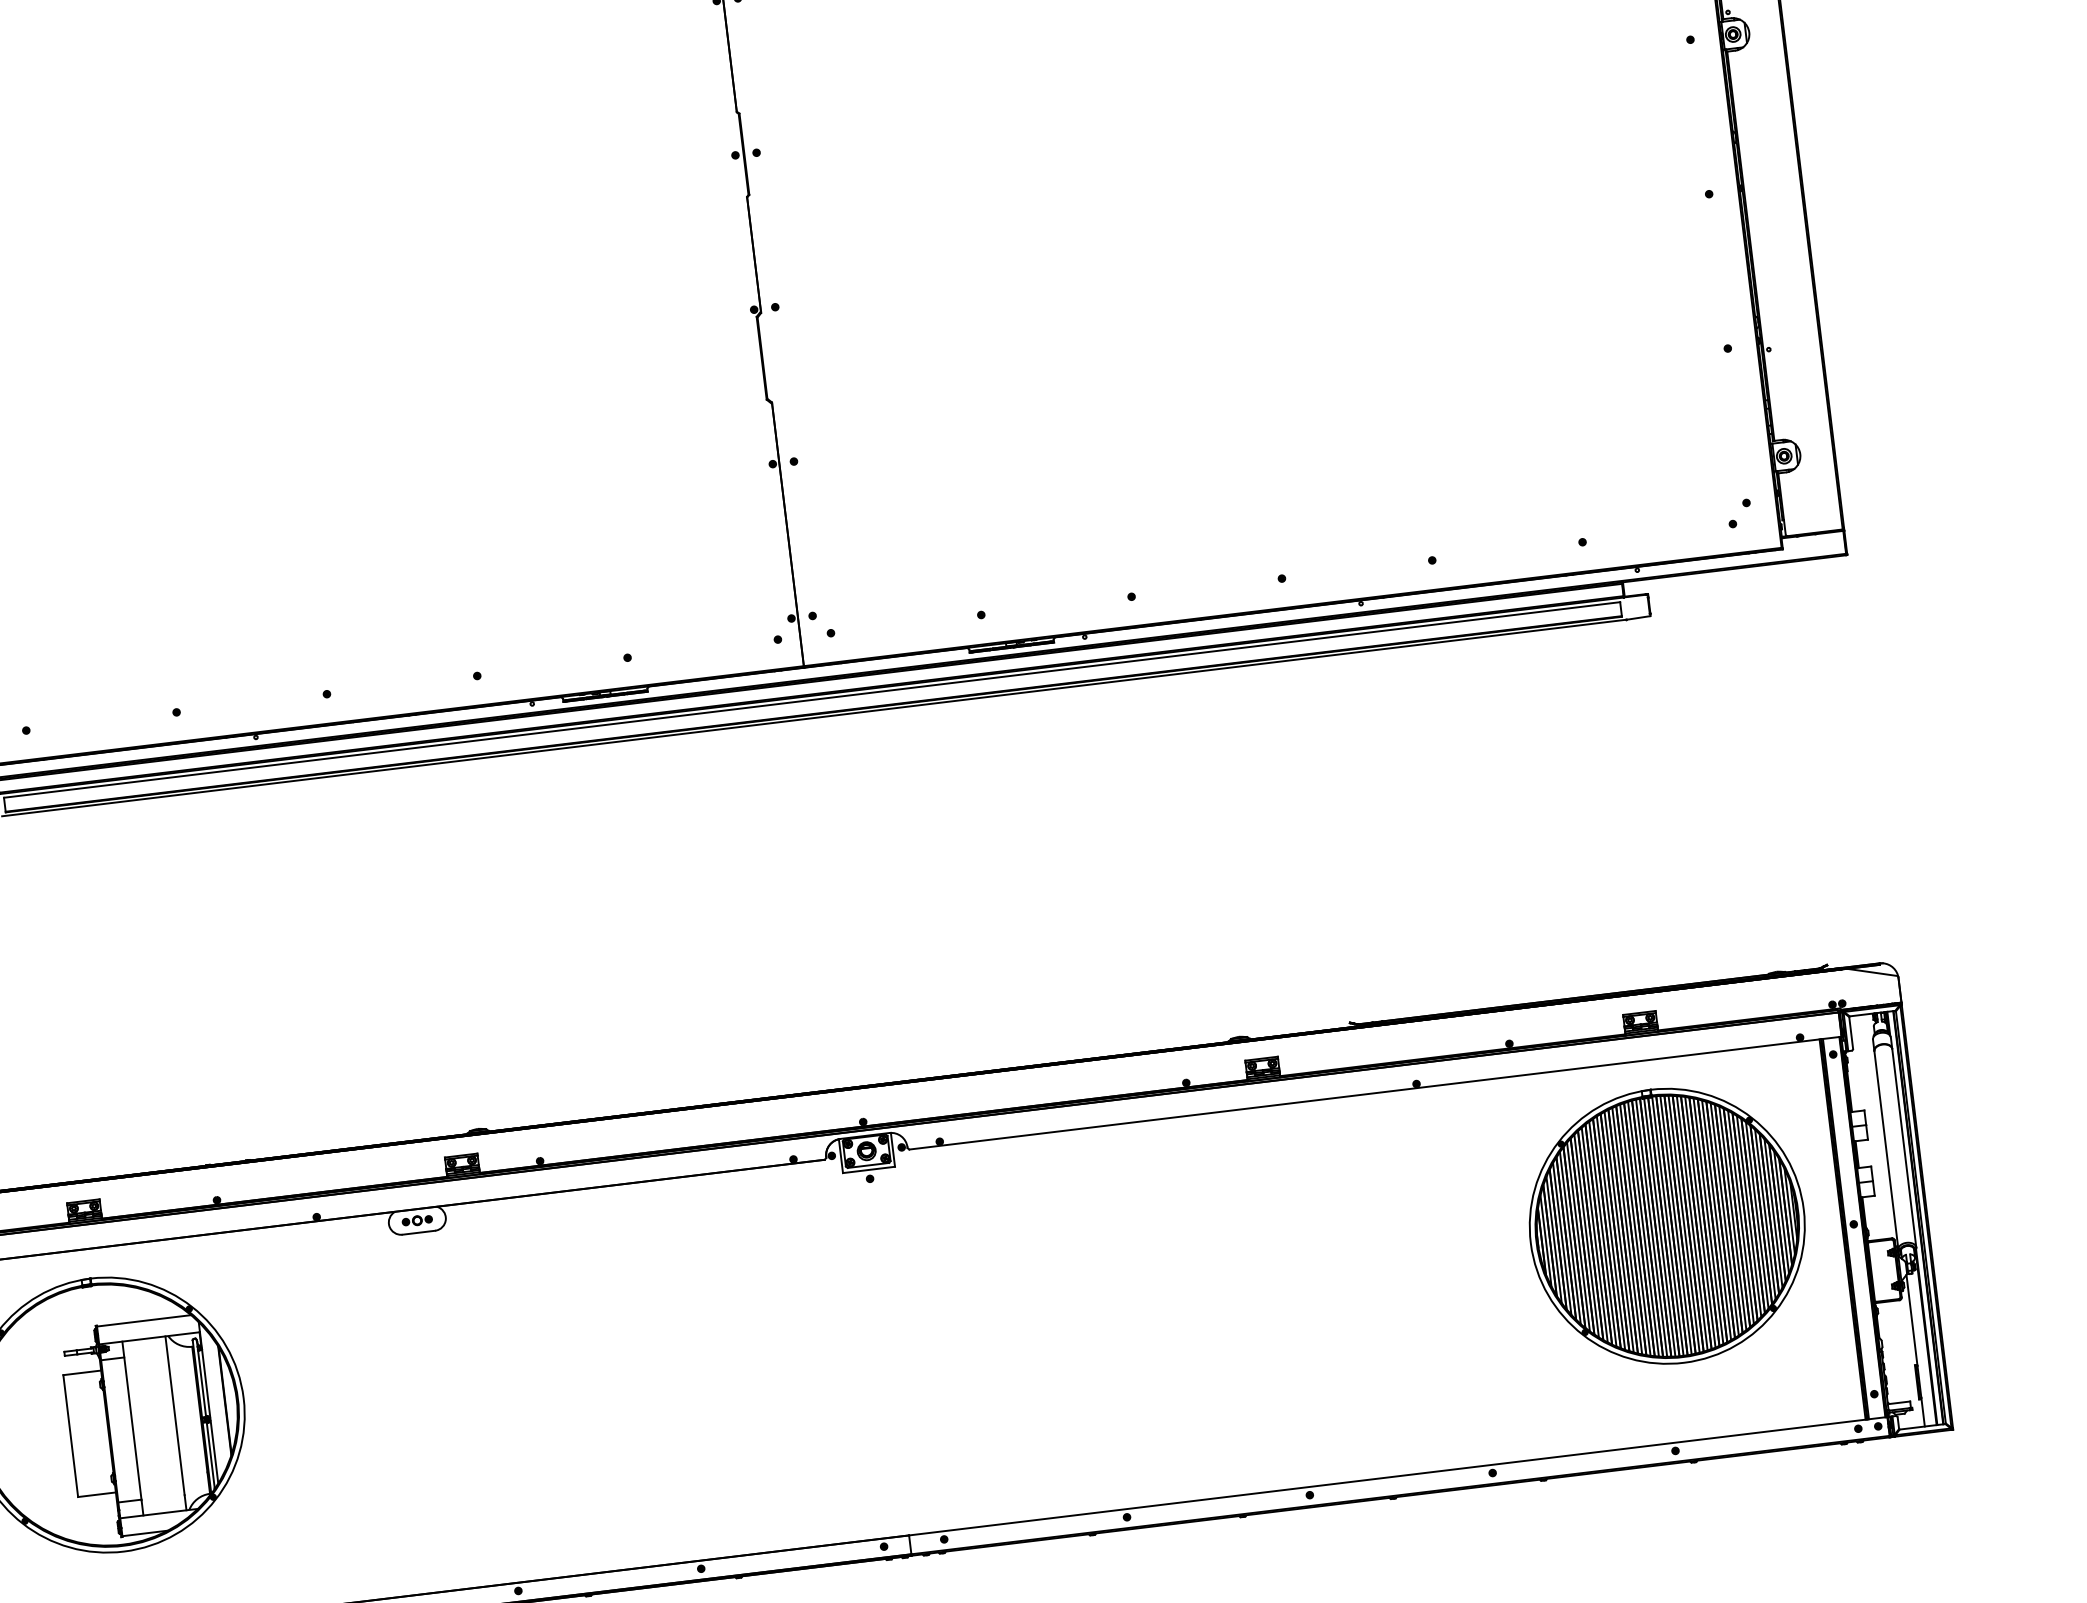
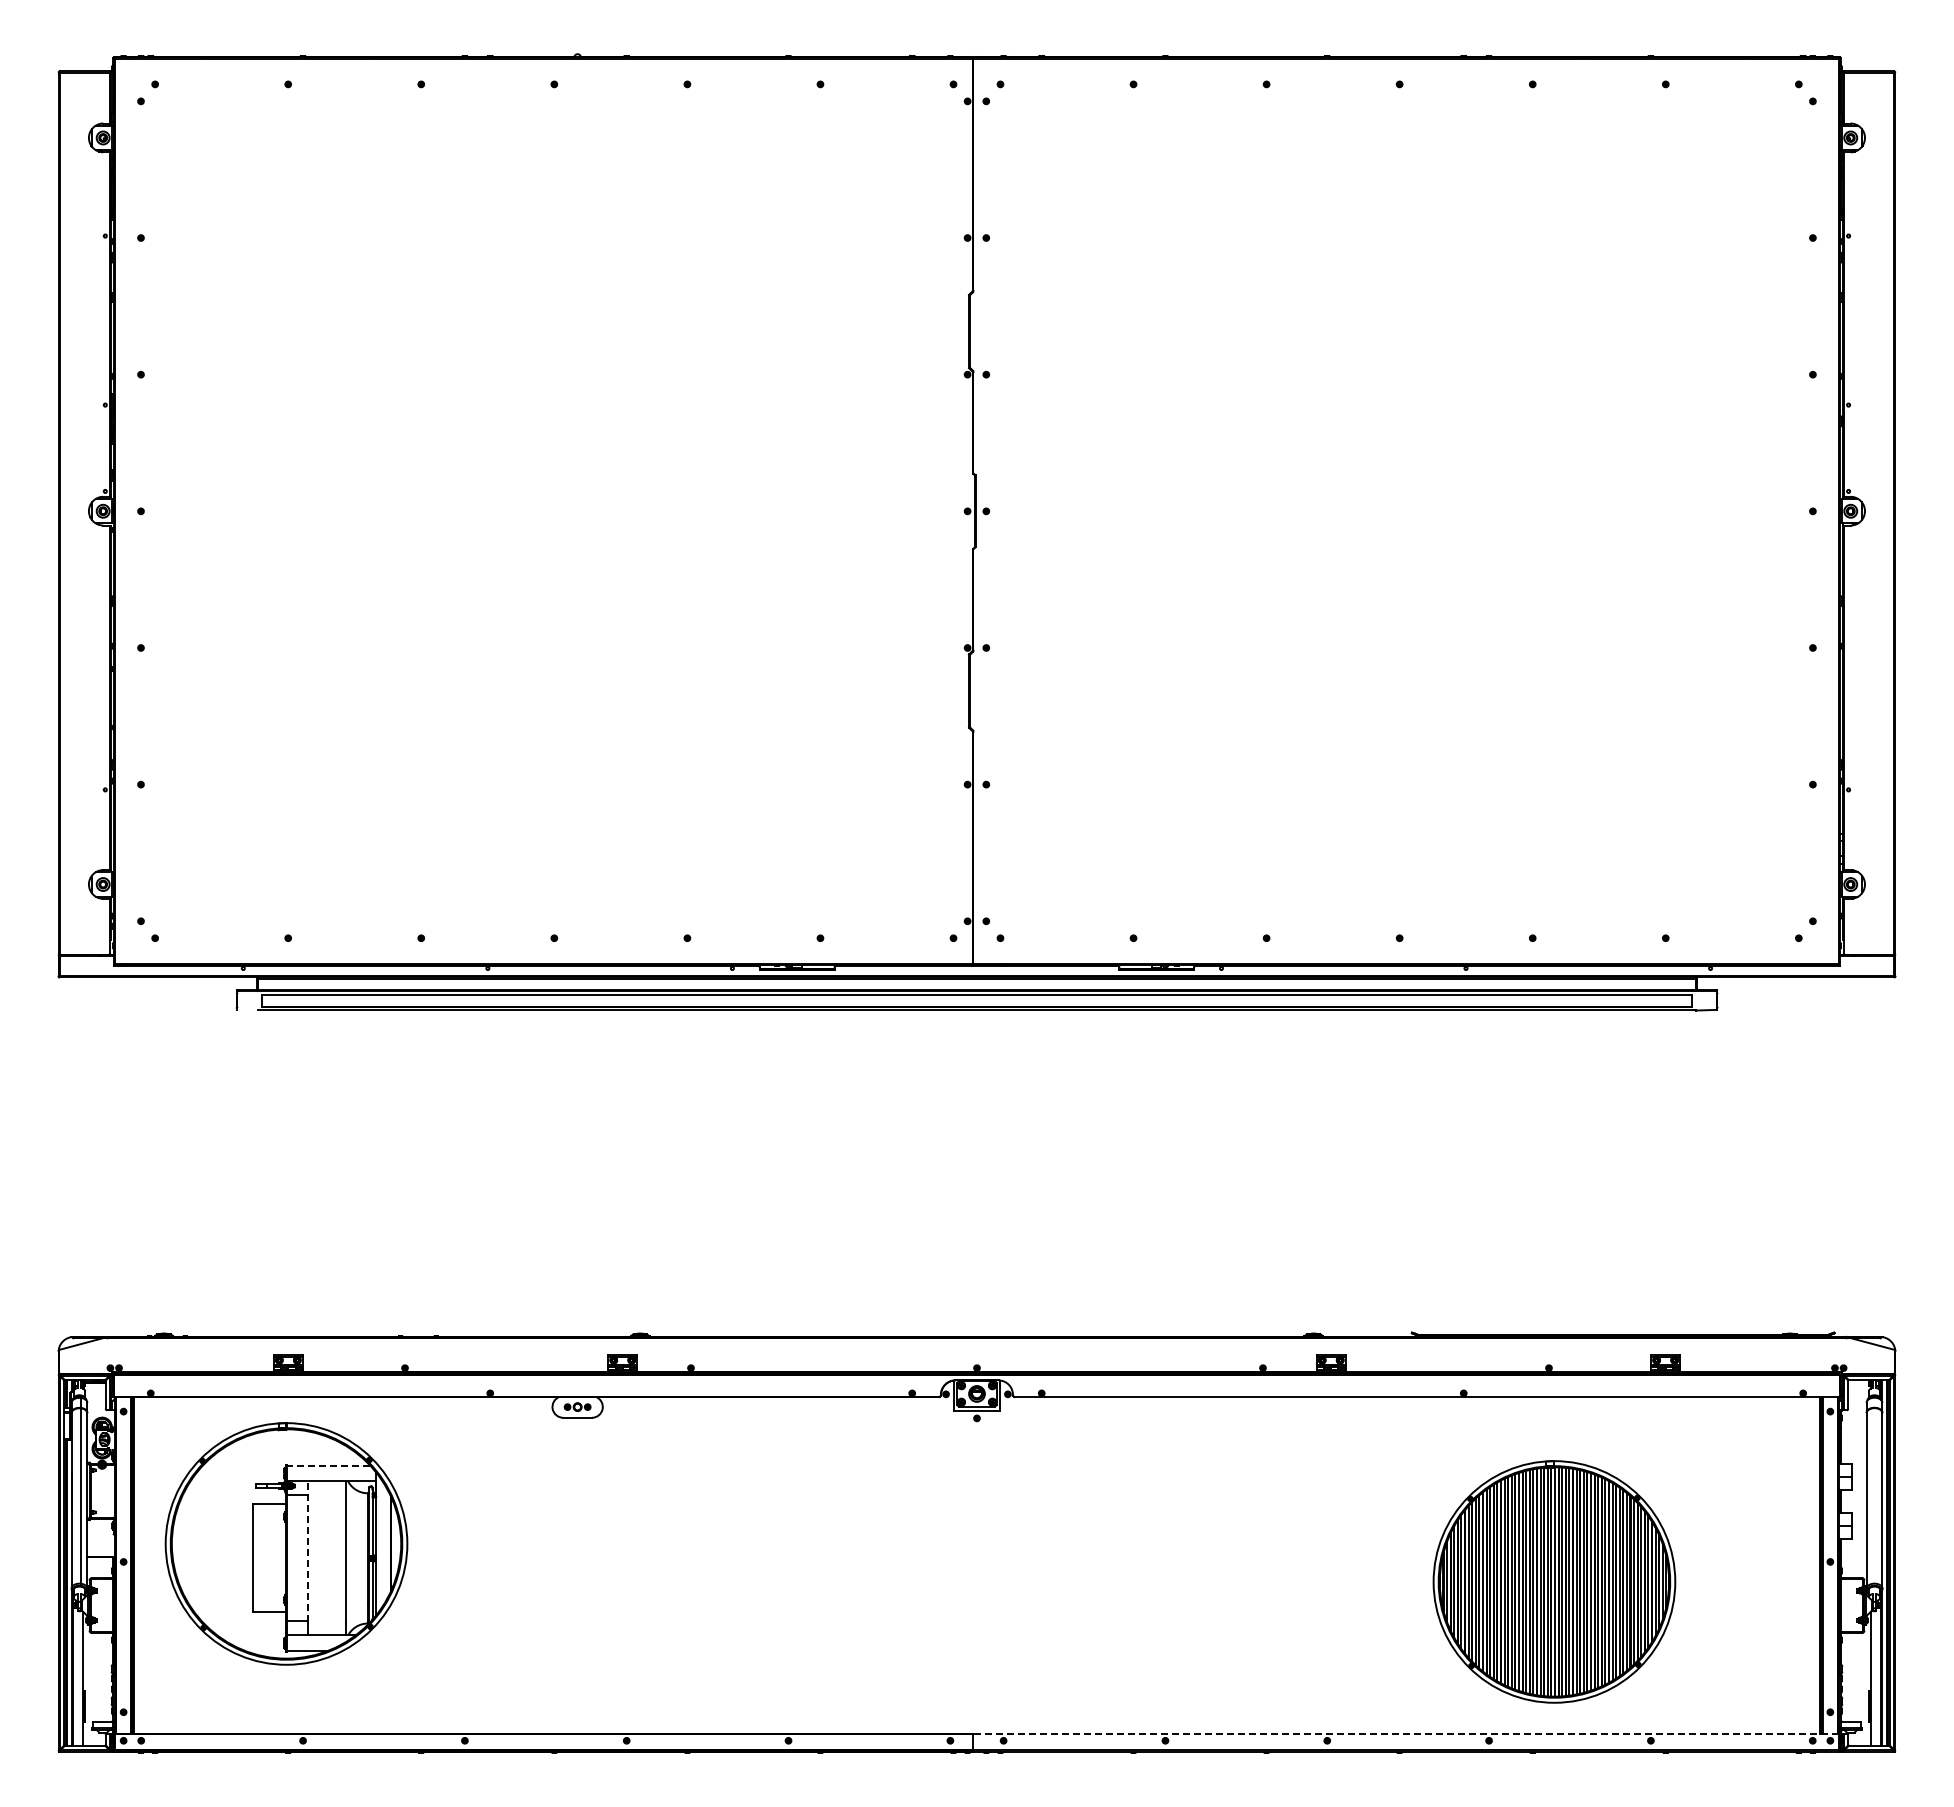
part: (1667, 1225) -> (1554, 1581), moved
line: (143, 1320) -> (328, 1465), solid -> dashed
line: (131, 1420) -> (307, 1551), solid -> dashed
line: (1398, 1476) -> (1406, 1733), solid -> dashed

